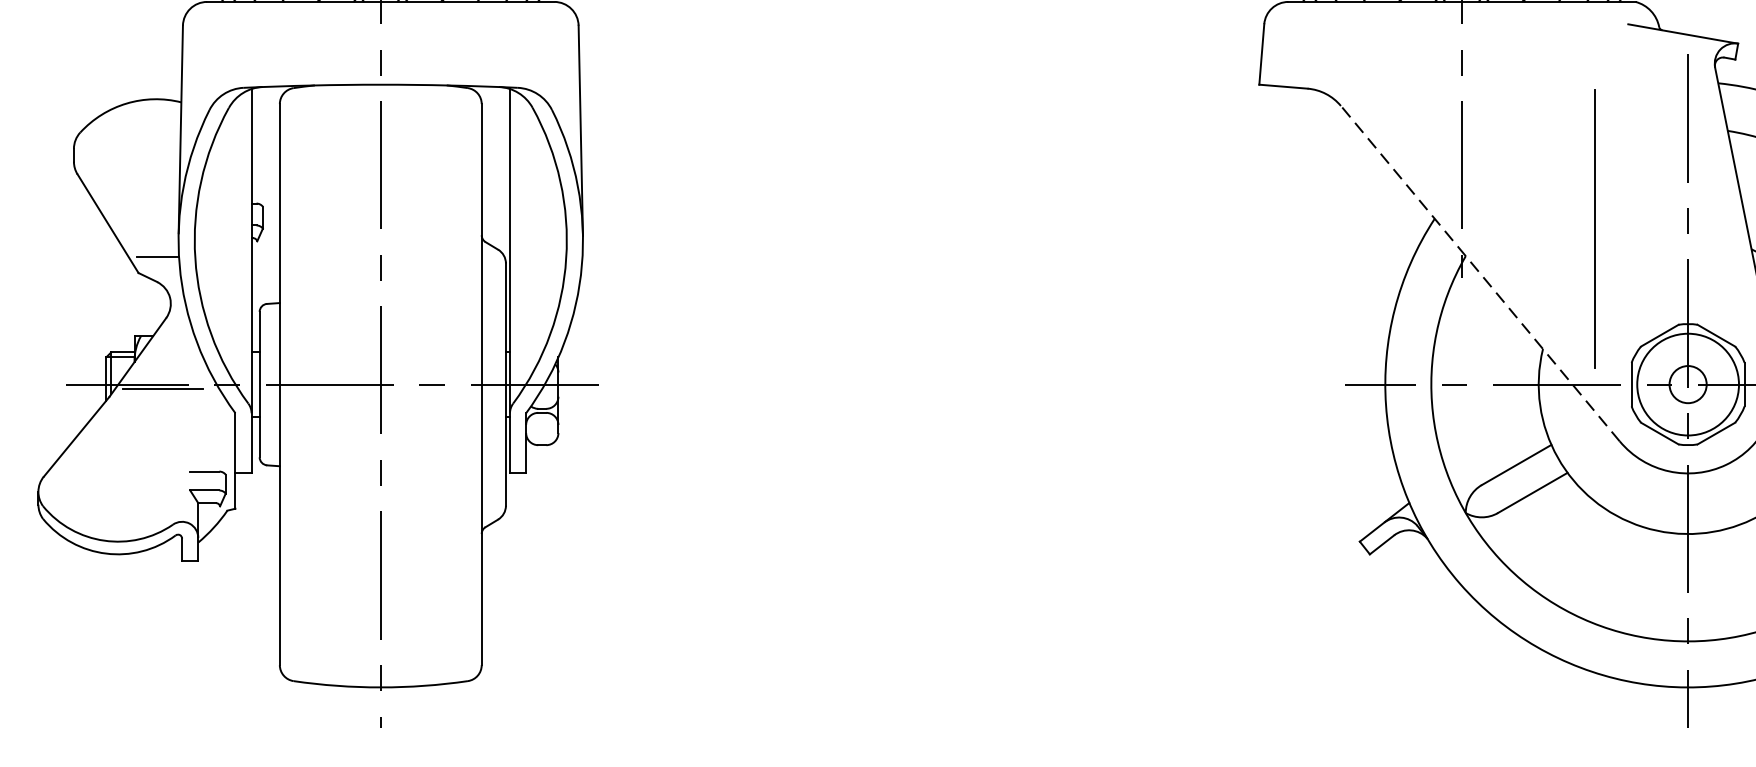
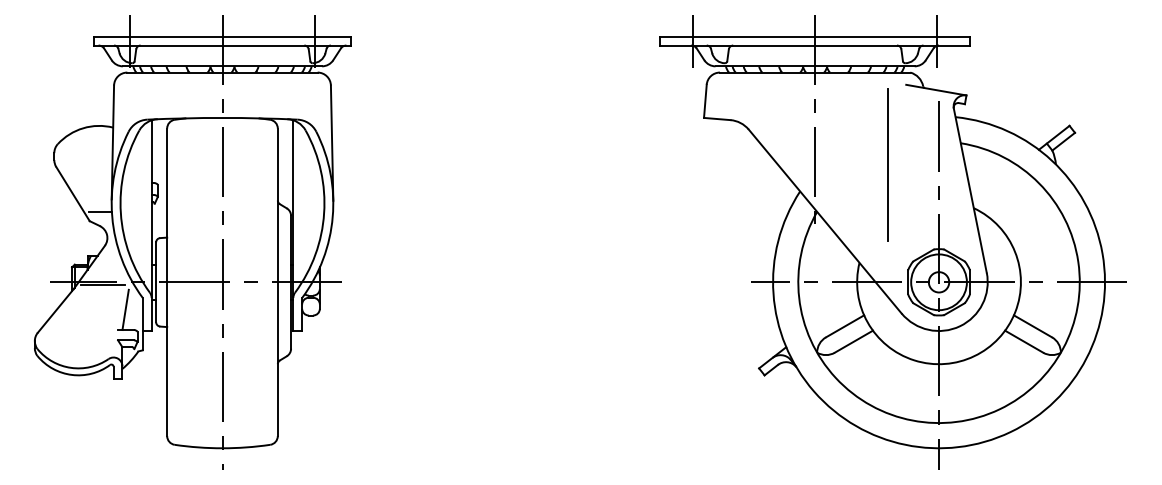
line: (1594, 228) -> (887, 164), moved
line: (1480, 273) -> (825, 221), dashed -> solid
line: (203, 434) -> (125, 309), added

